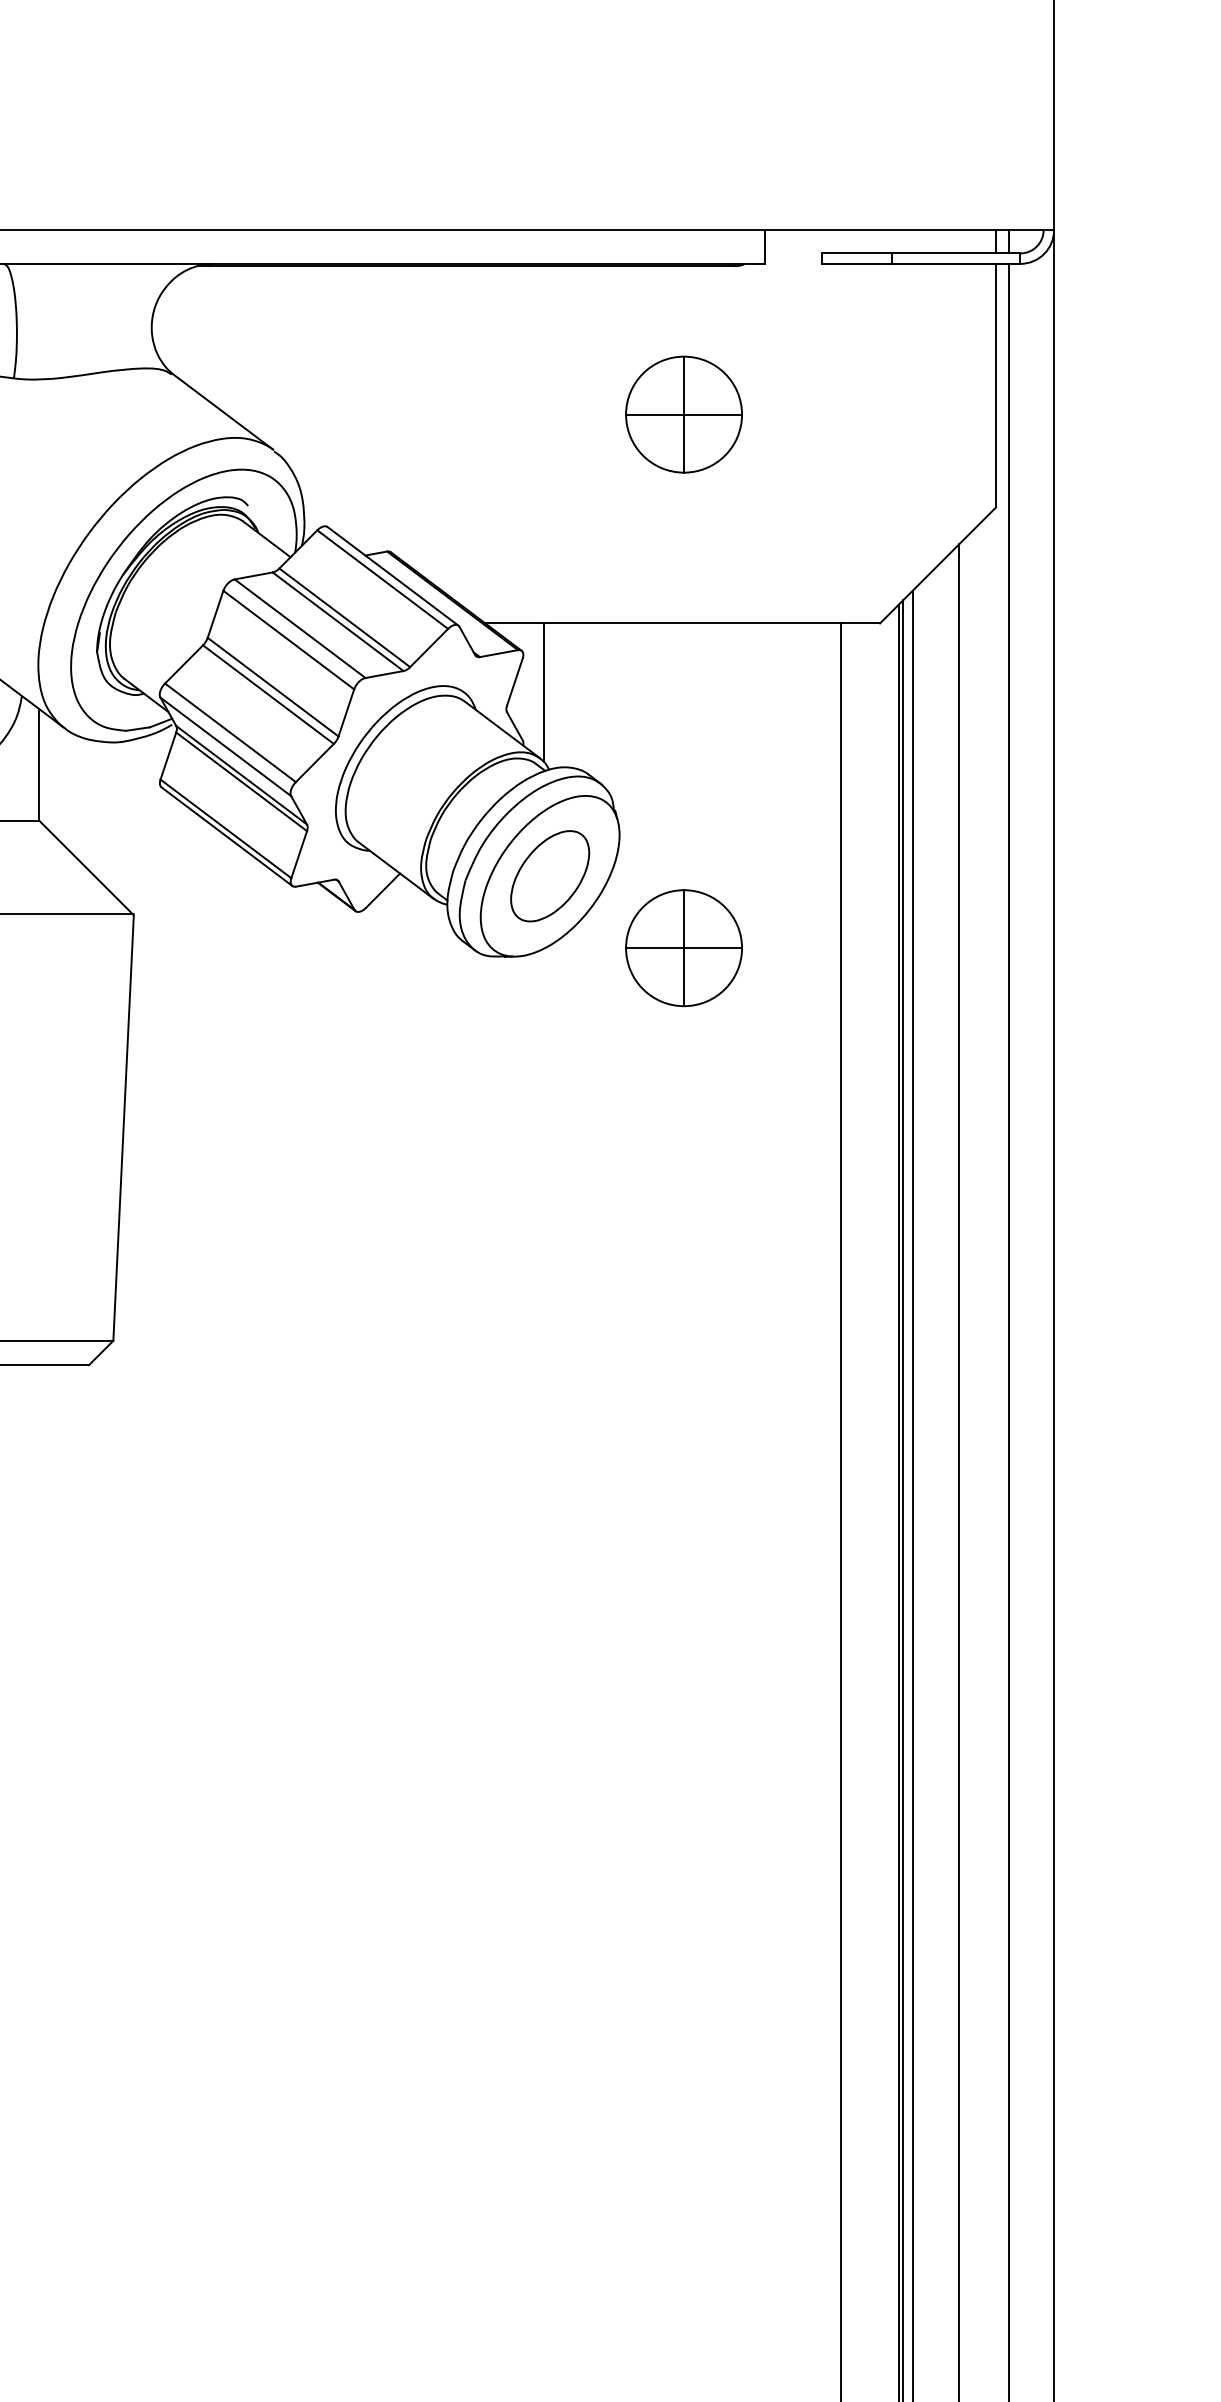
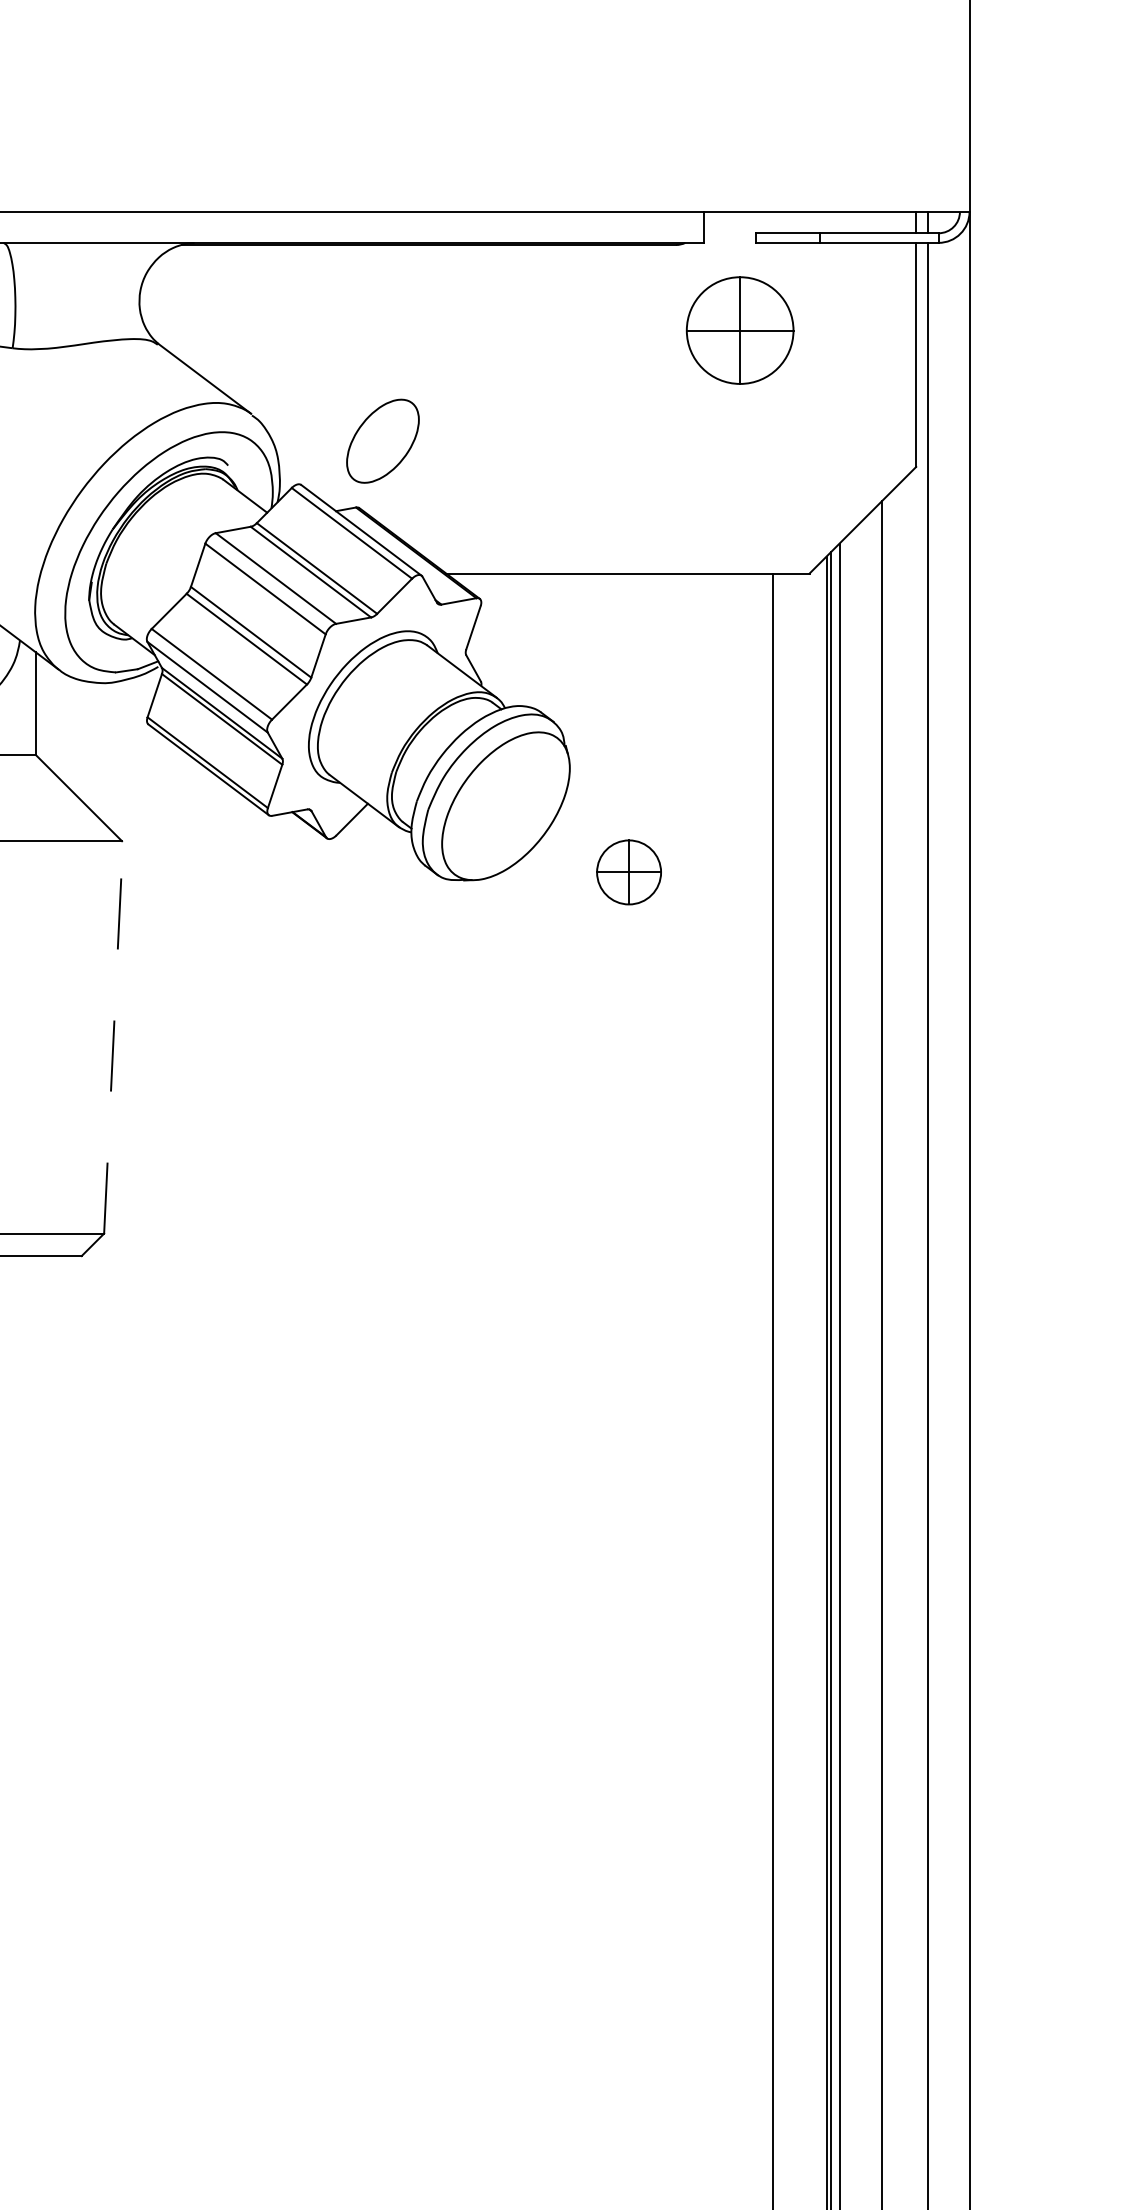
part: (683, 414) -> (739, 330), moved
line: (544, 691) -> (500, 636), removed
part: (549, 875) -> (382, 440), moved
part: (683, 948) -> (628, 872), size x0.6
line: (123, 1126) -> (113, 1036), solid -> dashed

